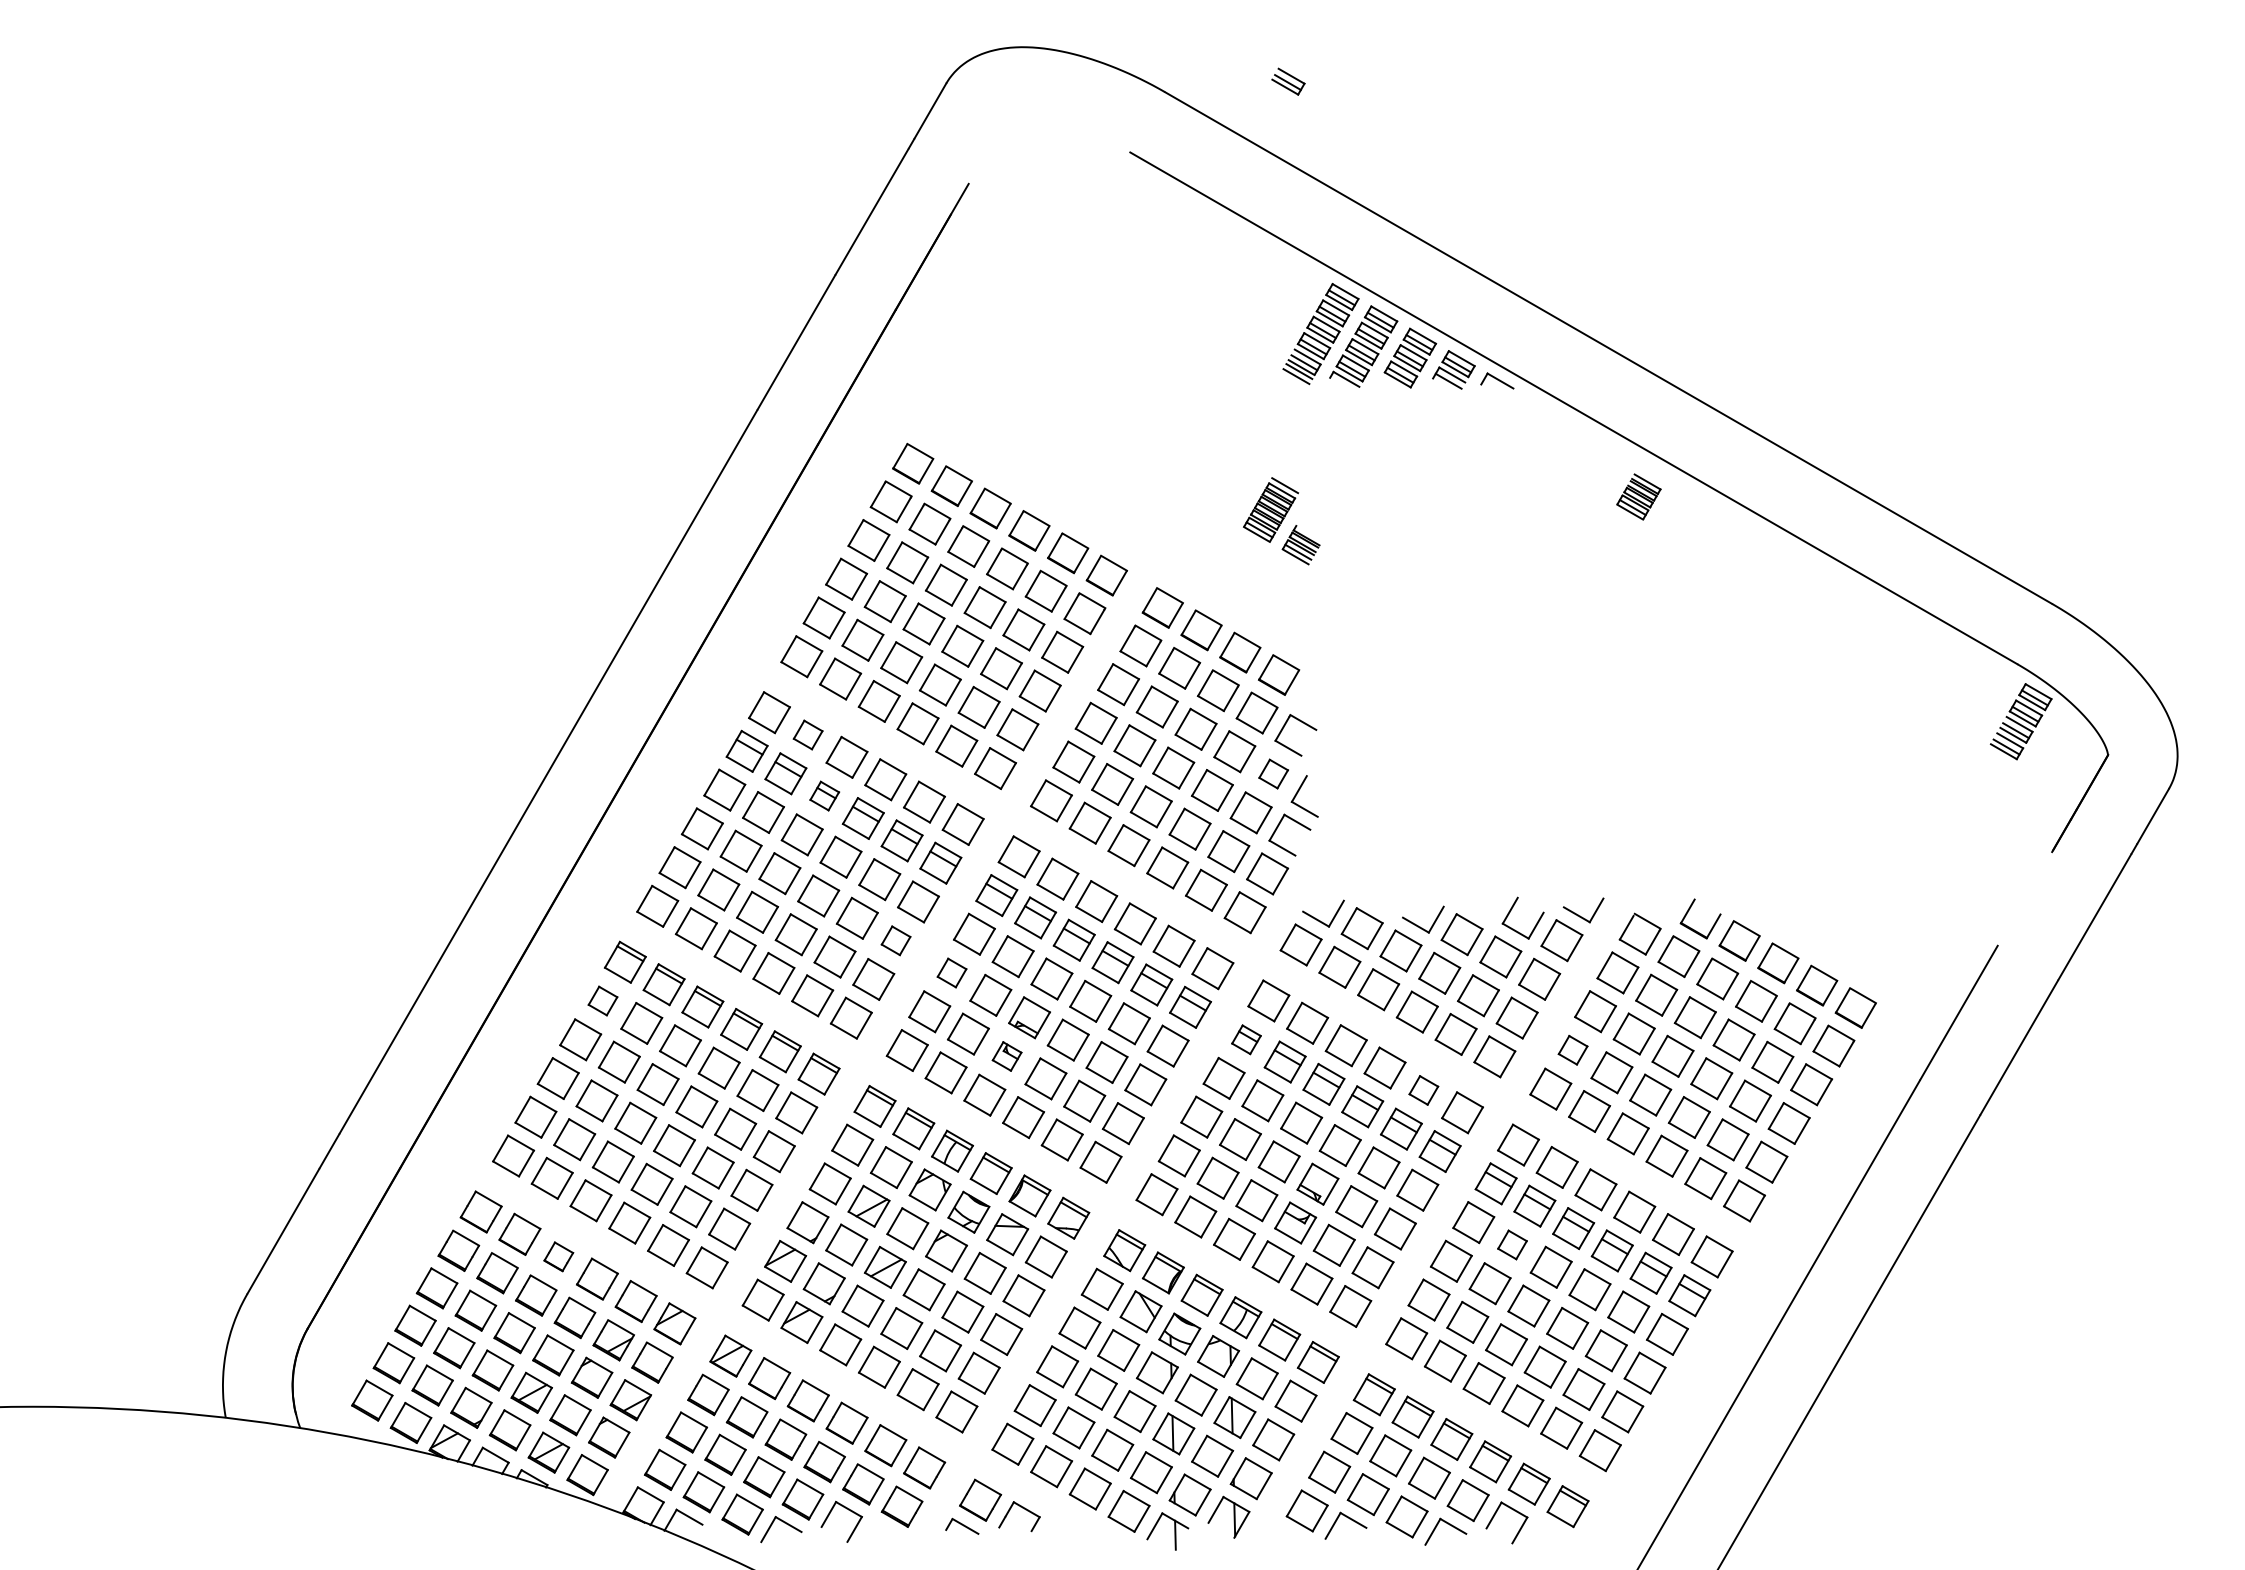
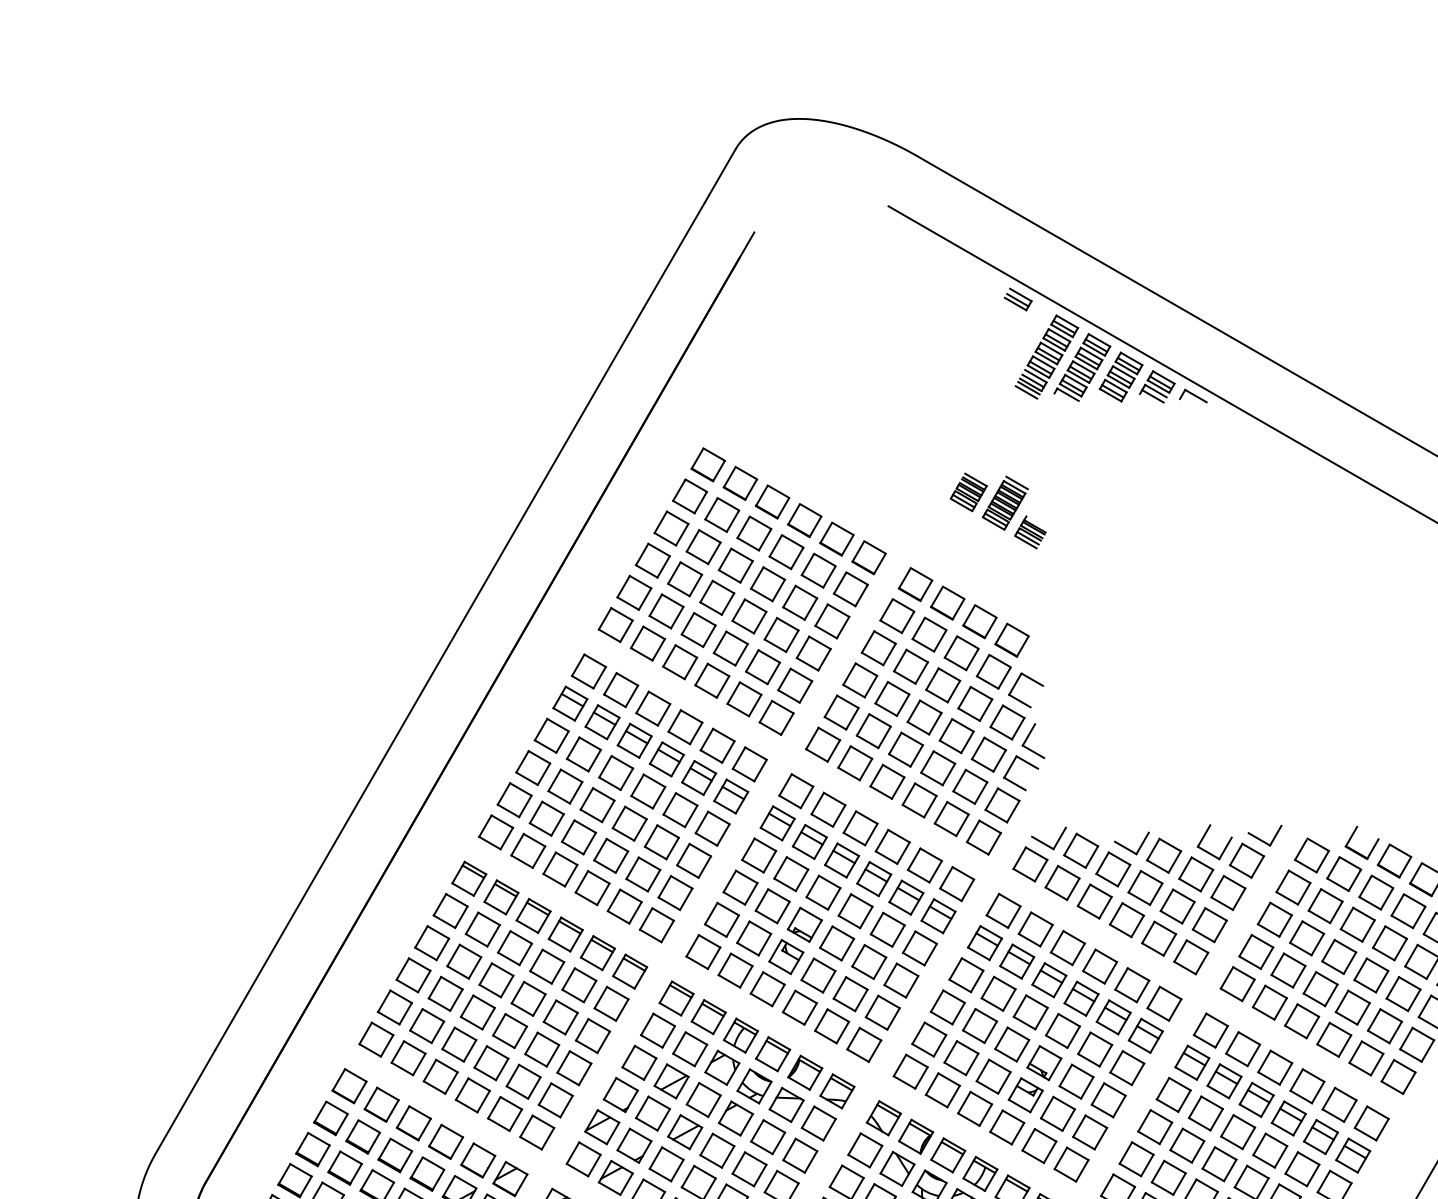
part: (1288, 81) -> (1018, 299), moved
part: (1638, 496) -> (968, 492), moved
part: (807, 734) -> (620, 689), size x1.43
part: (1273, 773) -> (1007, 722), size x1.43
part: (824, 795) -> (634, 740), size x1.43
part: (895, 940) -> (693, 860), size x1.43
part: (951, 972) -> (740, 887), size x1.43
part: (602, 1000) -> (450, 910), size x1.43
part: (1246, 1039) -> (985, 942), size x1.43
part: (1572, 1049) -> (1255, 951), size x1.43
part: (1006, 1056) -> (785, 957), size x1.43
part: (1423, 1090) -> (1132, 985), size x1.43
part: (1512, 1244) -> (1205, 1113), size x1.43
part: (558, 1256) -> (413, 1123), size x1.43

